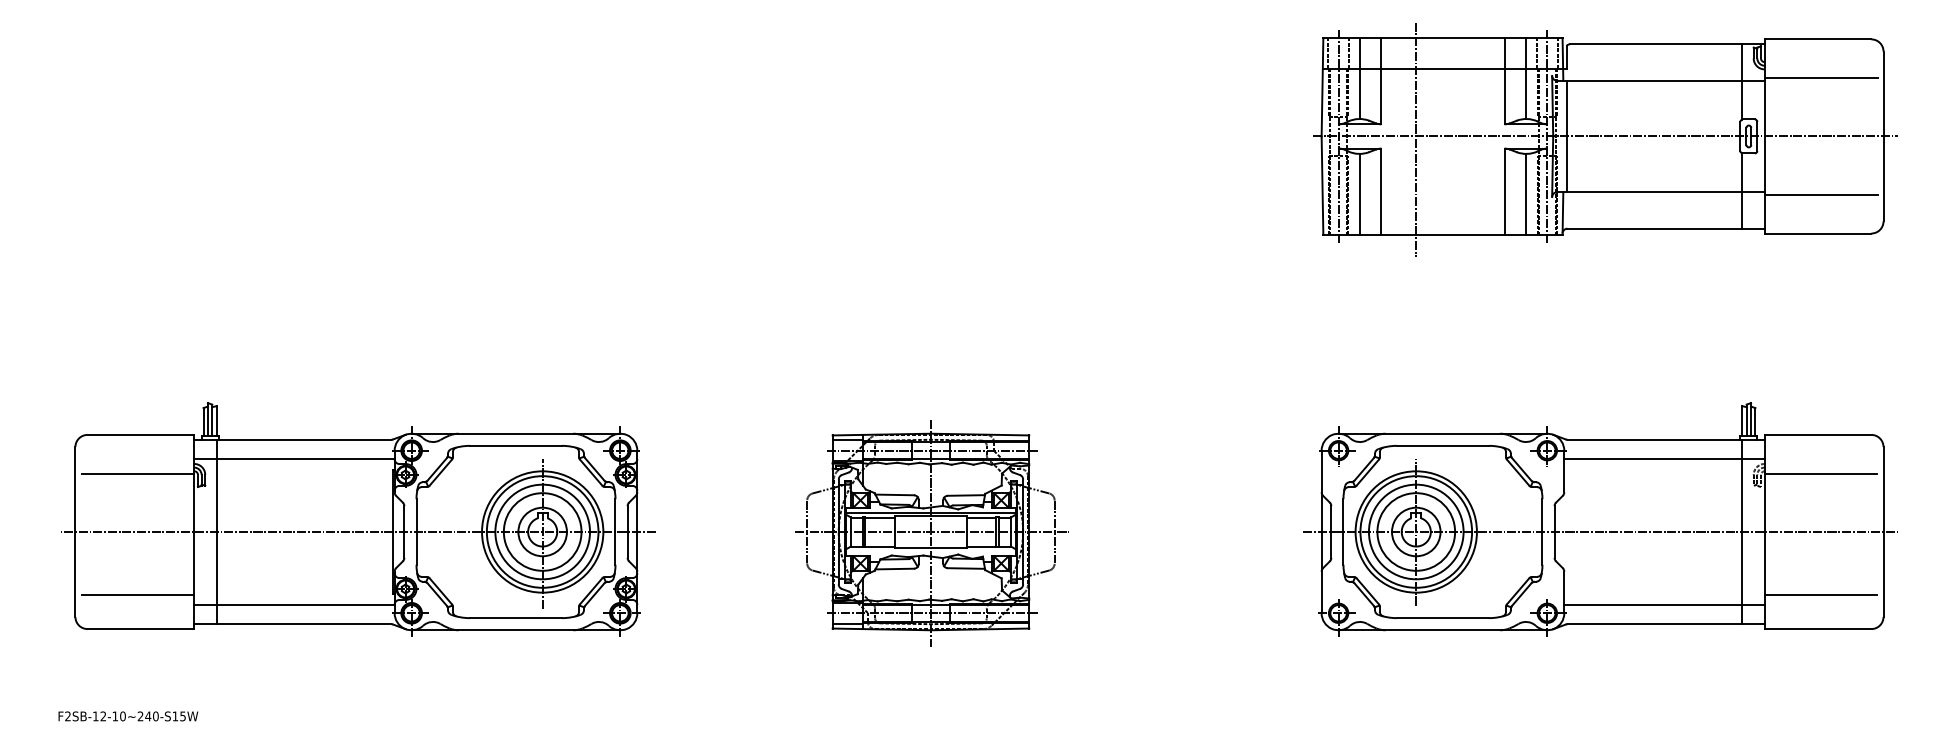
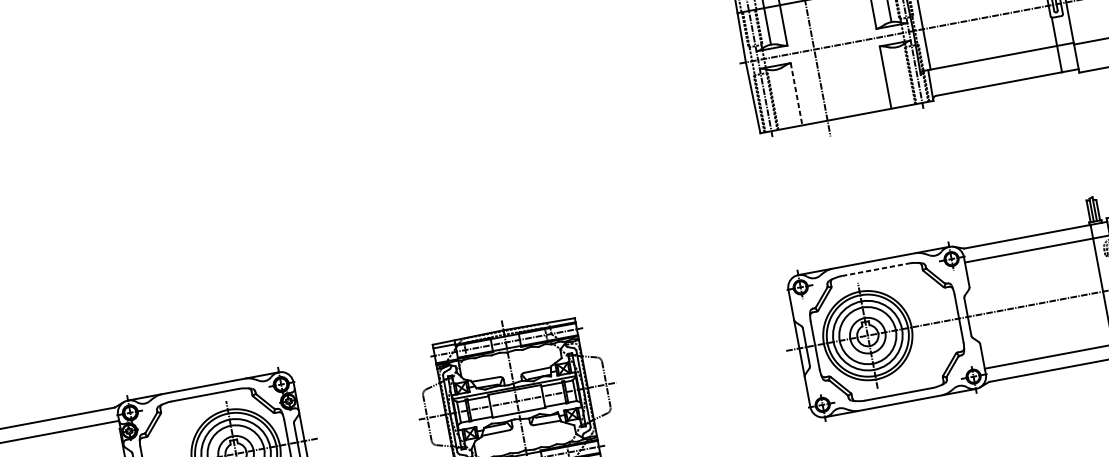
line: (1381, 192) -> (796, 94), solid -> dashed
line: (1359, 193) -> (780, 98), removed
line: (1526, 193) -> (901, 75), removed
line: (1443, 445) -> (875, 269), solid -> dashed

